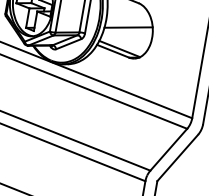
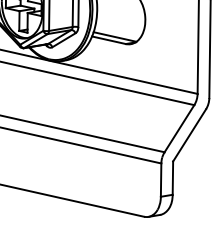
line: (128, 27) -> (120, 14), removed

